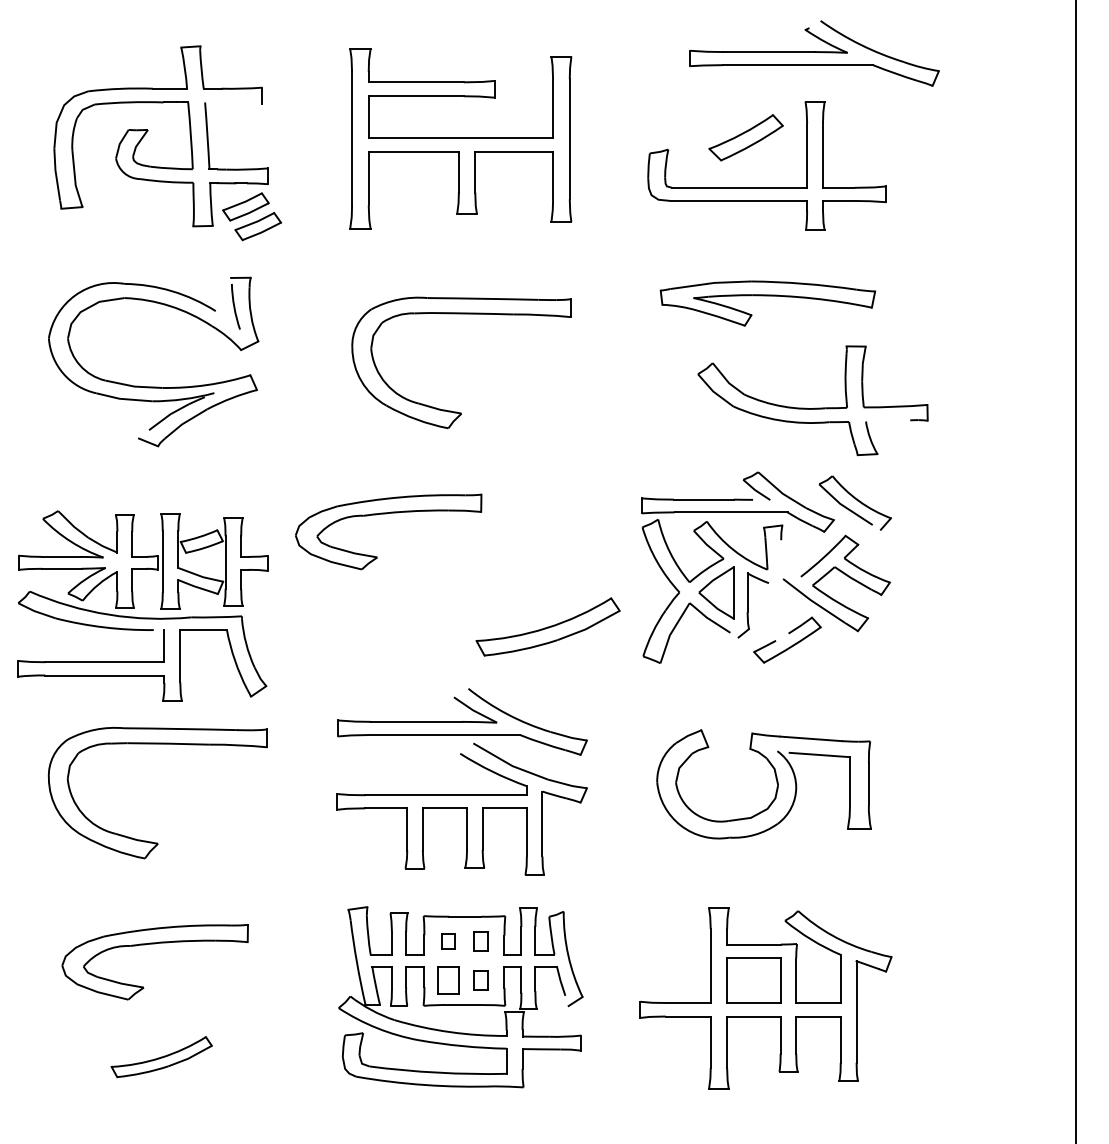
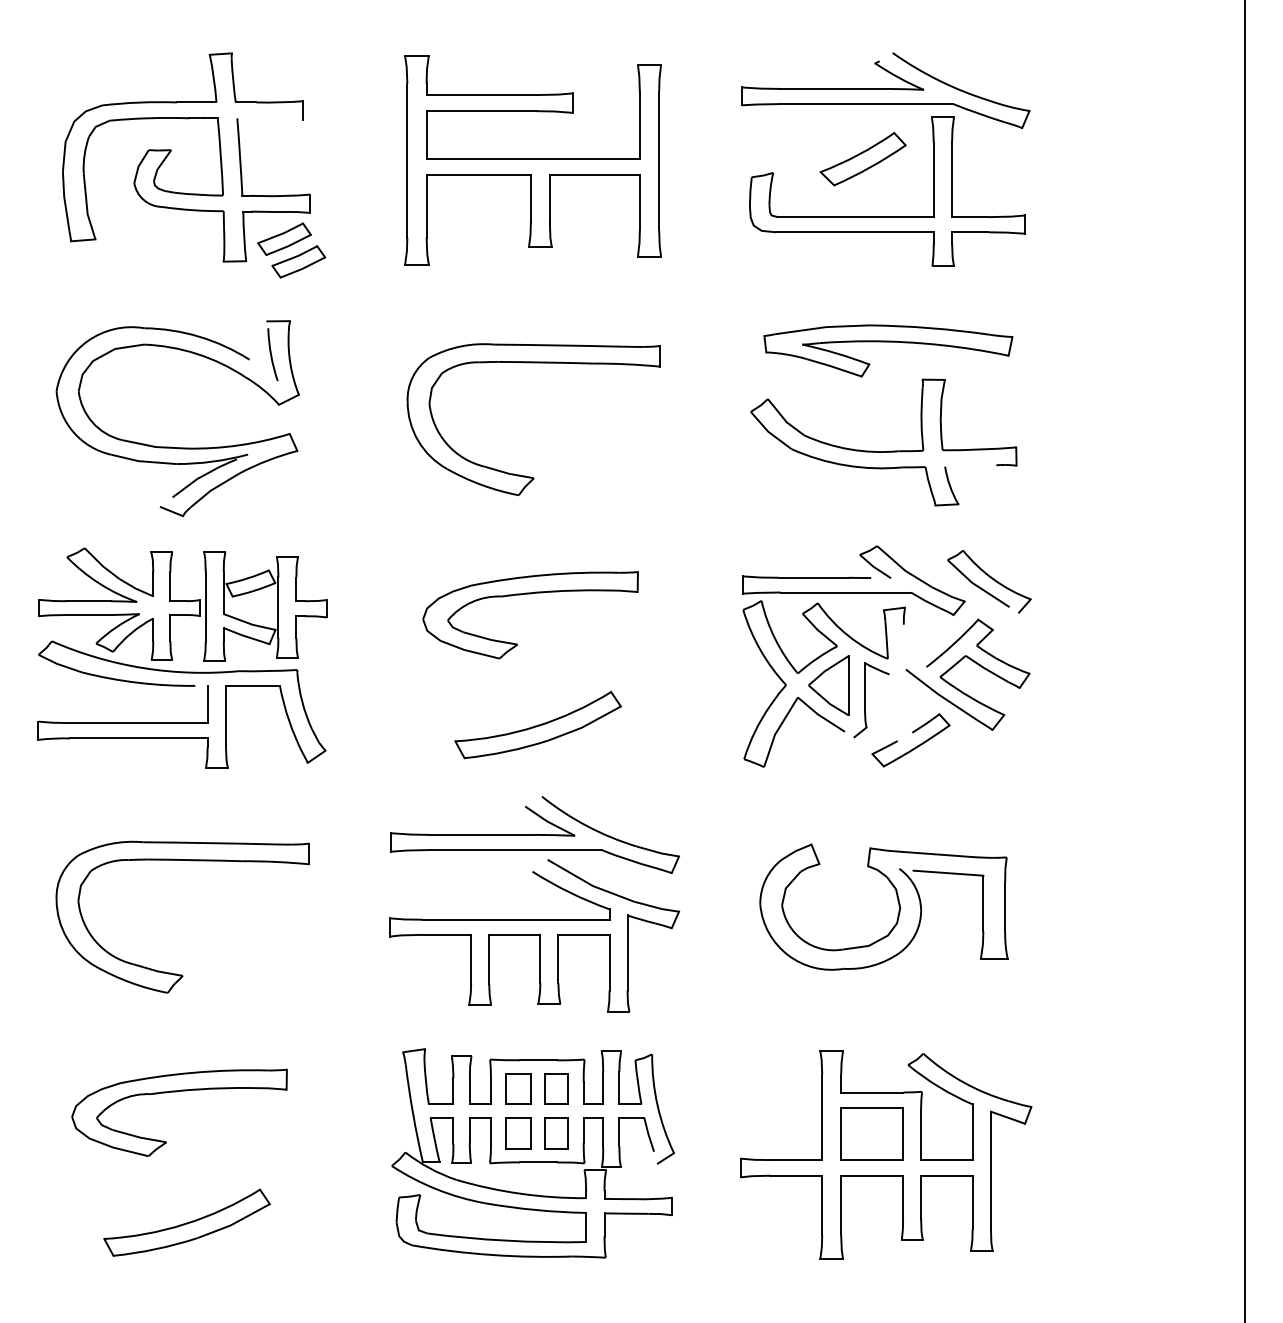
part: (814, 53) -> (885, 90), moved
part: (815, 407) -> (886, 450), moved
part: (386, 514) -> (528, 594), moved
part: (134, 605) -> (172, 657), moved
part: (547, 626) -> (537, 724), moved
part: (448, 941) -> (518, 1088), size x1.67
part: (480, 941) -> (555, 1088), size x1.43
part: (480, 980) -> (555, 1134), size x1.43
part: (161, 1056) -> (186, 1221), size x1.43

